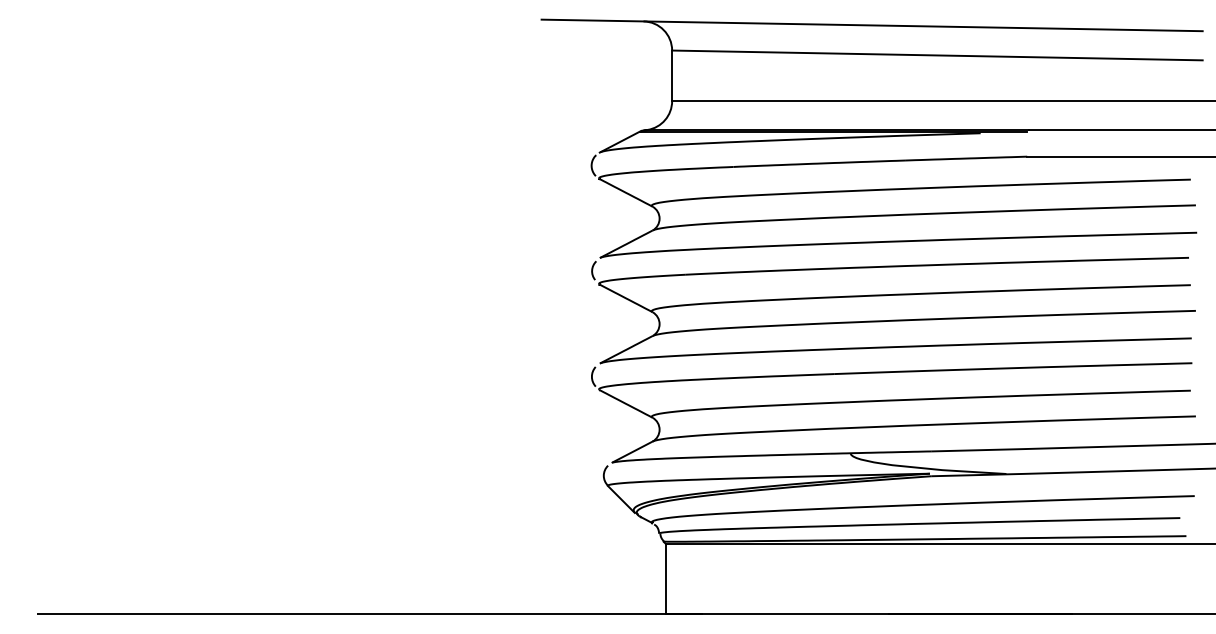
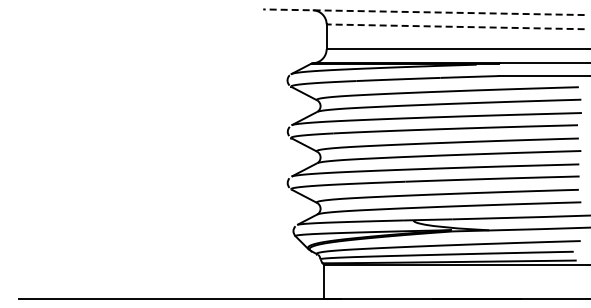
line: (871, 25) -> (423, 12), solid -> dashed
line: (937, 54) -> (455, 26), solid -> dashed

